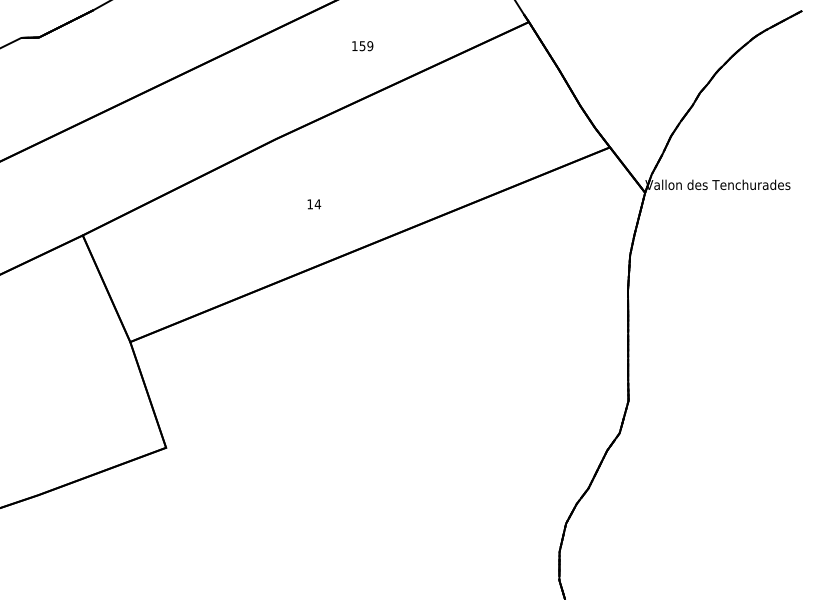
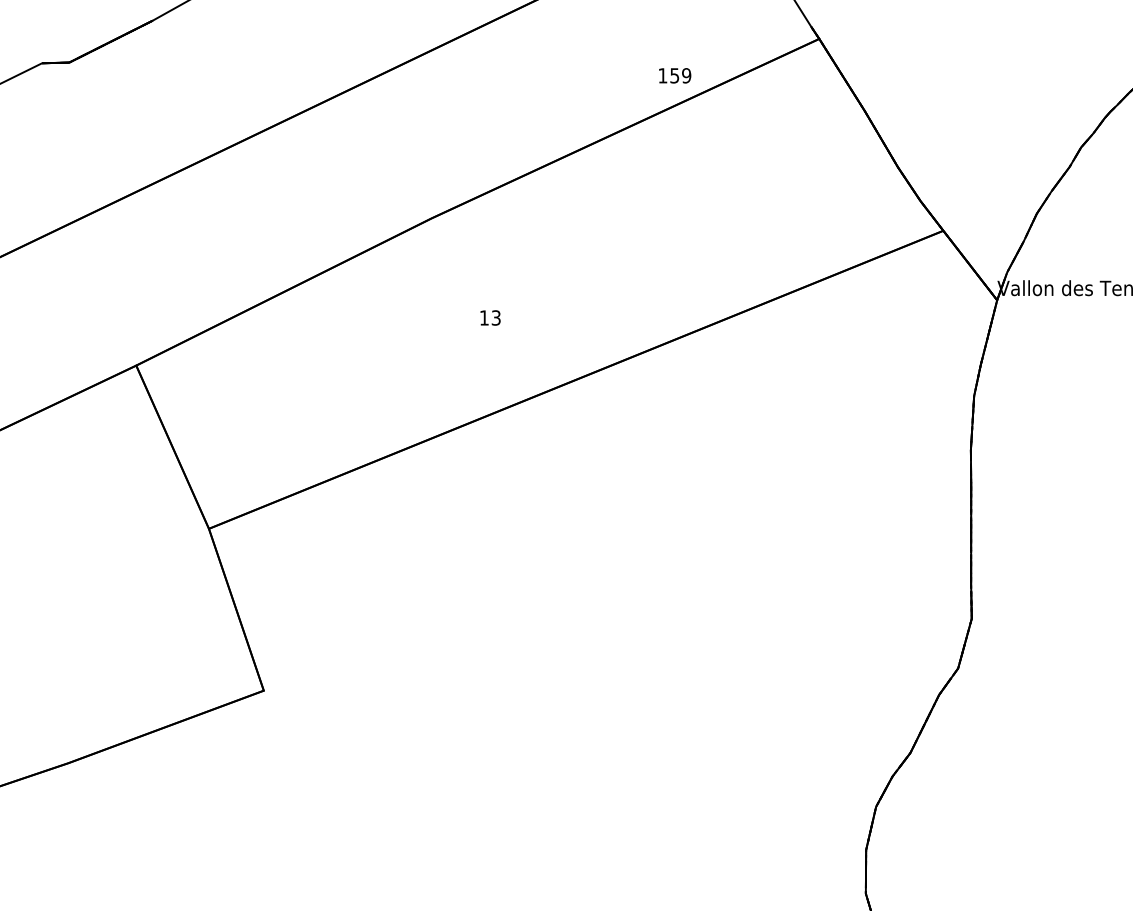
text: (362, 46) -> (674, 76), moved
text: (317, 204) -> (495, 318), 14 -> 13

